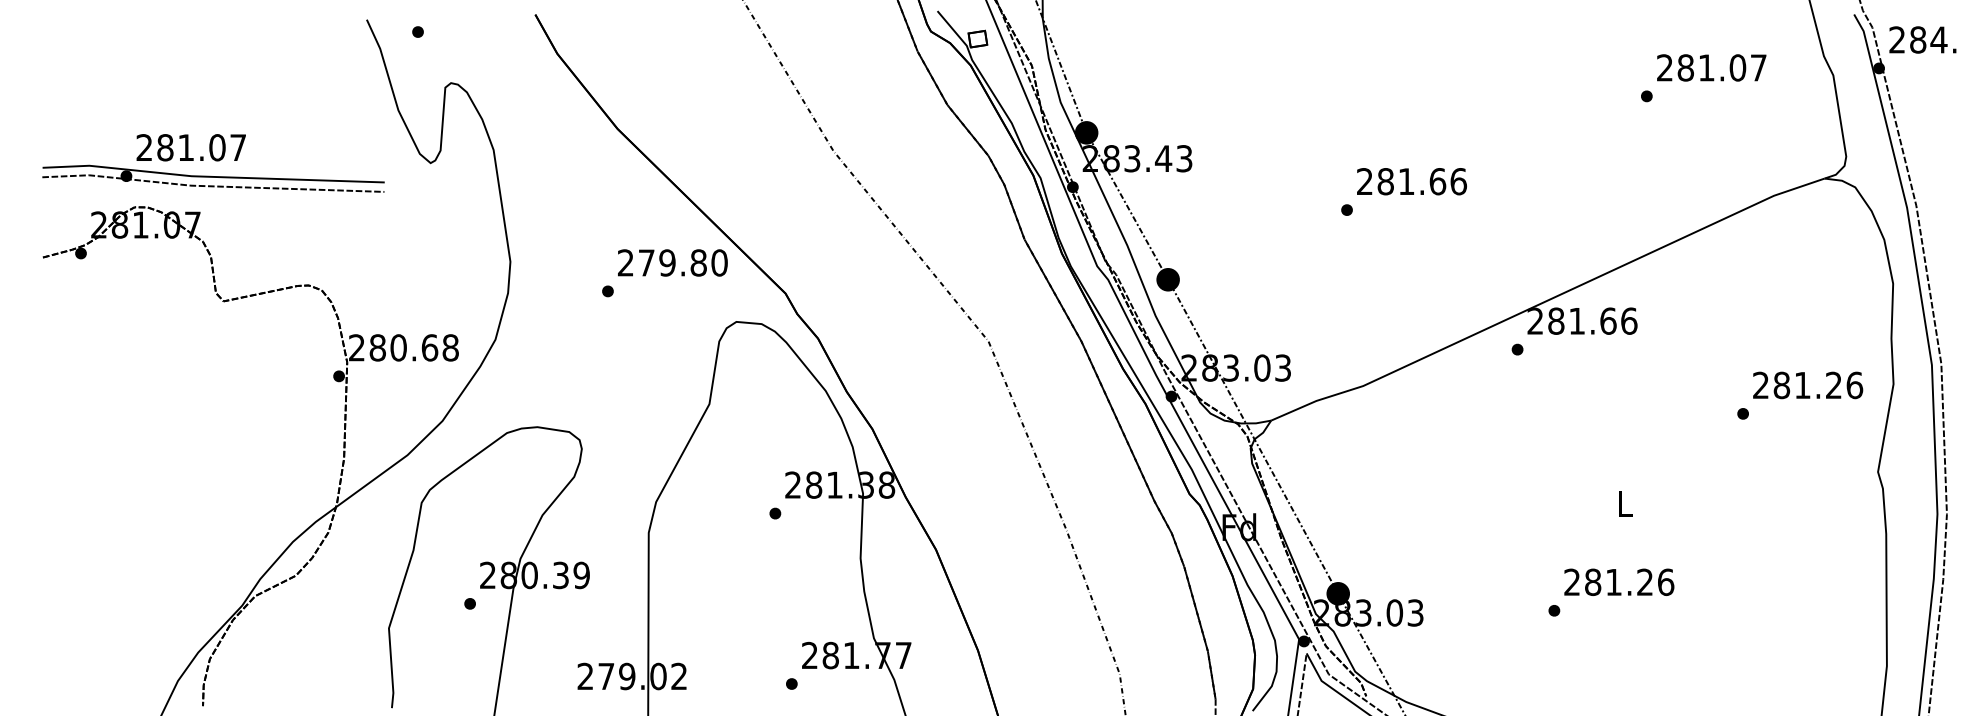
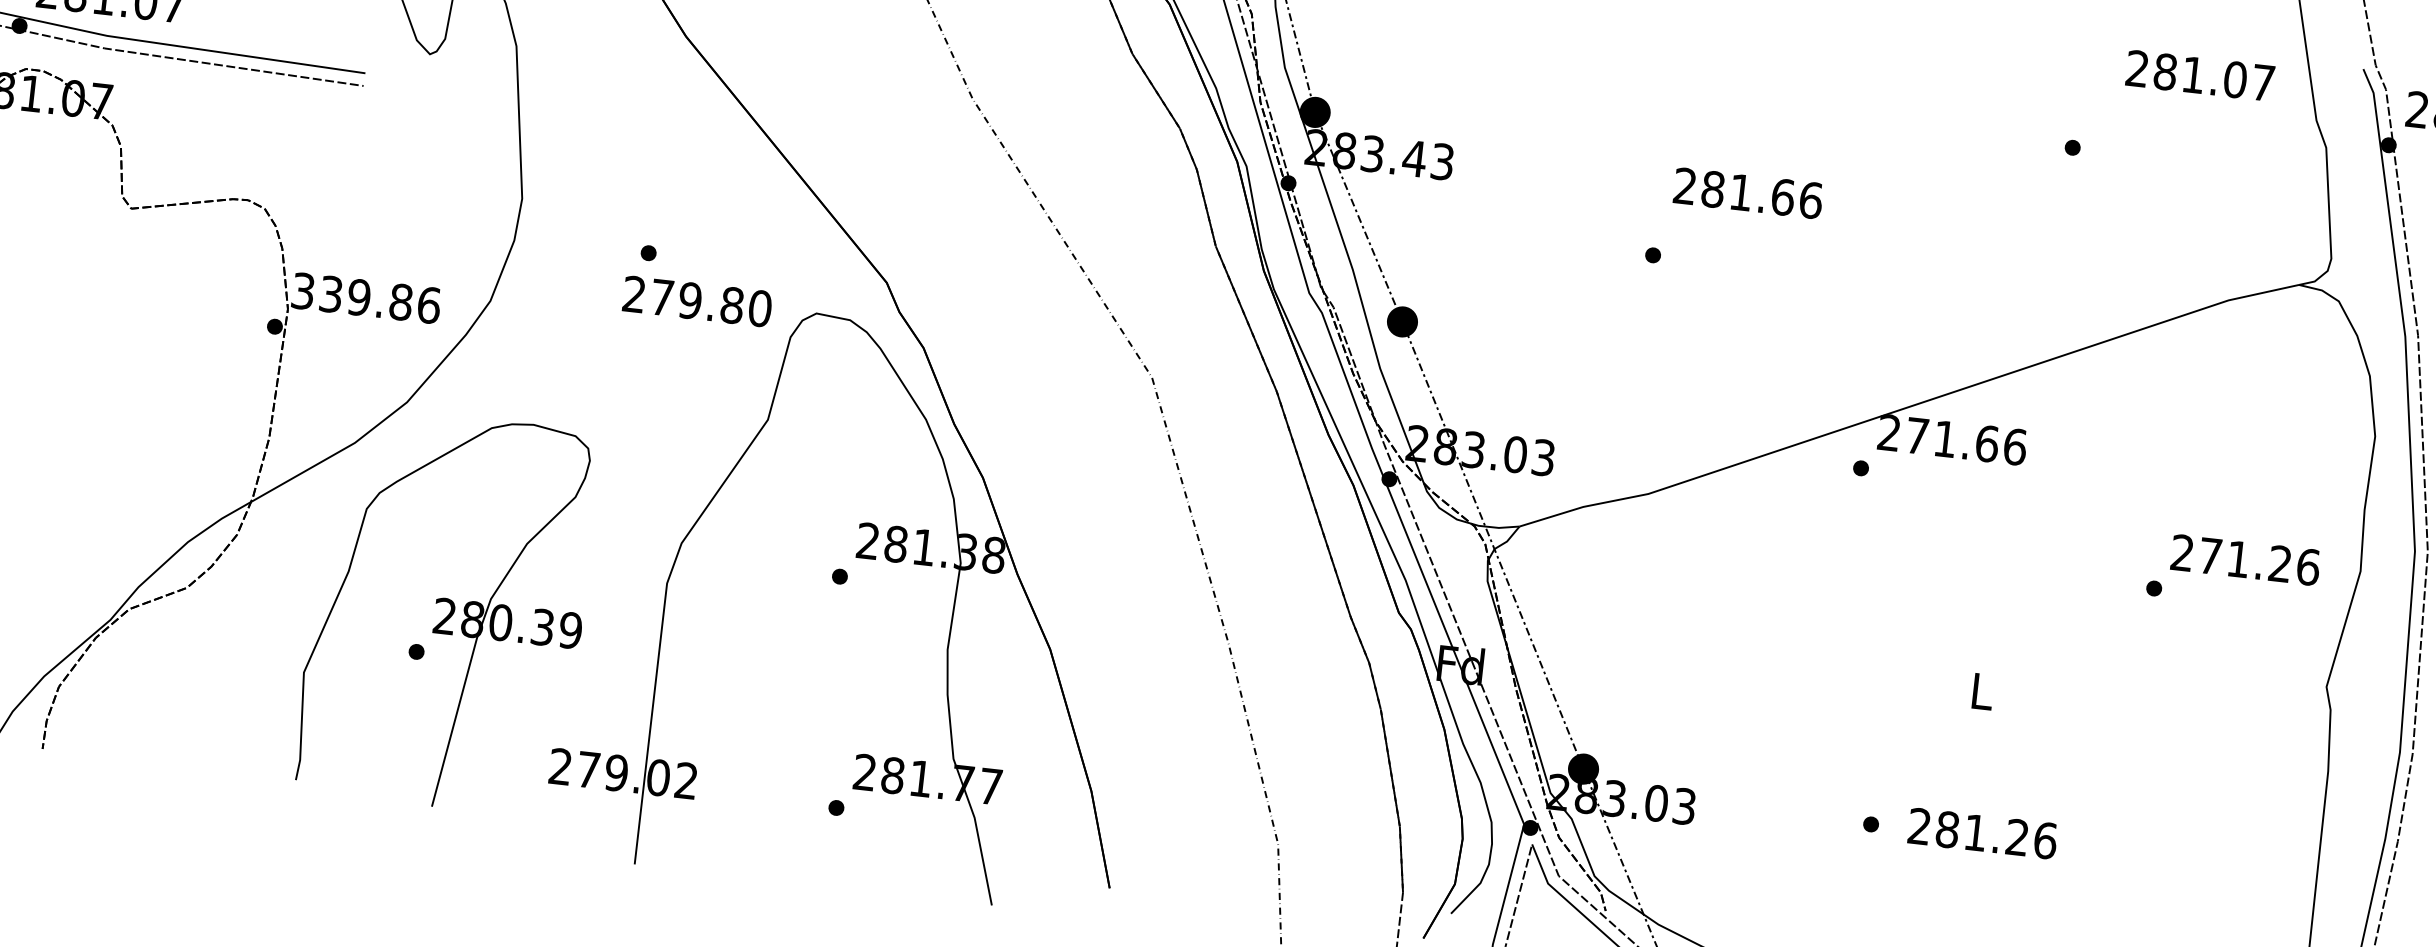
text: (1711, 67) -> (2200, 75), moved
text: (1411, 181) -> (1747, 193), moved
text: (672, 262) -> (697, 300), moved
text: (1556, 320) -> (1917, 435), 281.66 -> 271.66
text: (404, 347) -> (367, 297), 280.68 -> 339.86
text: (1781, 385) -> (2209, 556), 281.26 -> 271.26
text: (1619, 581) -> (1983, 832), moved

